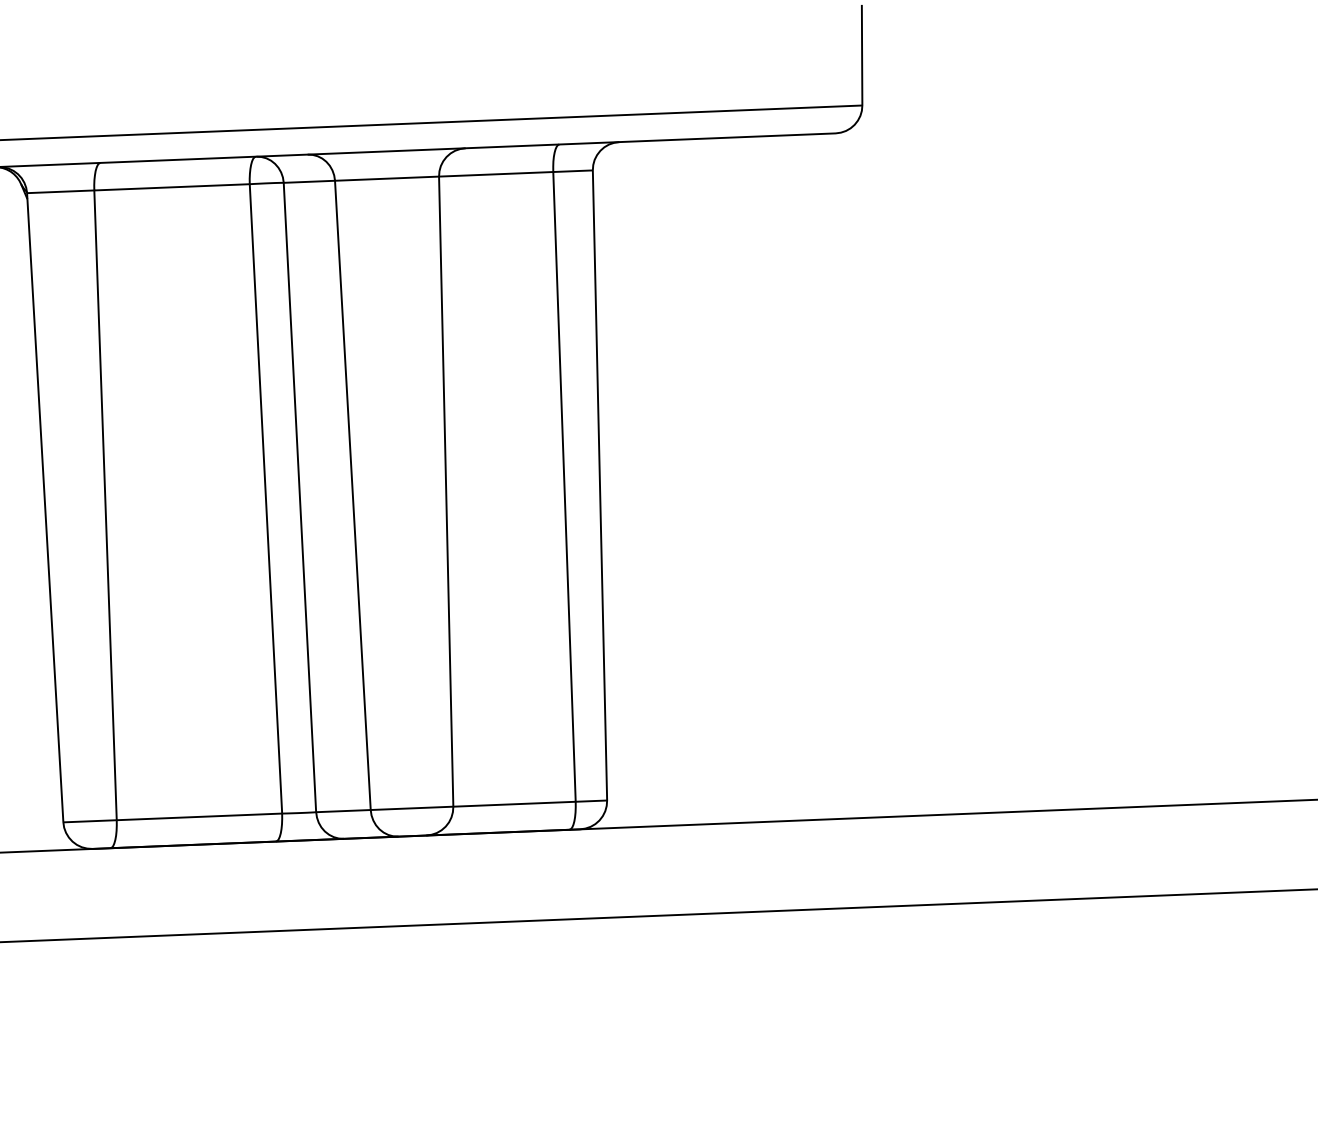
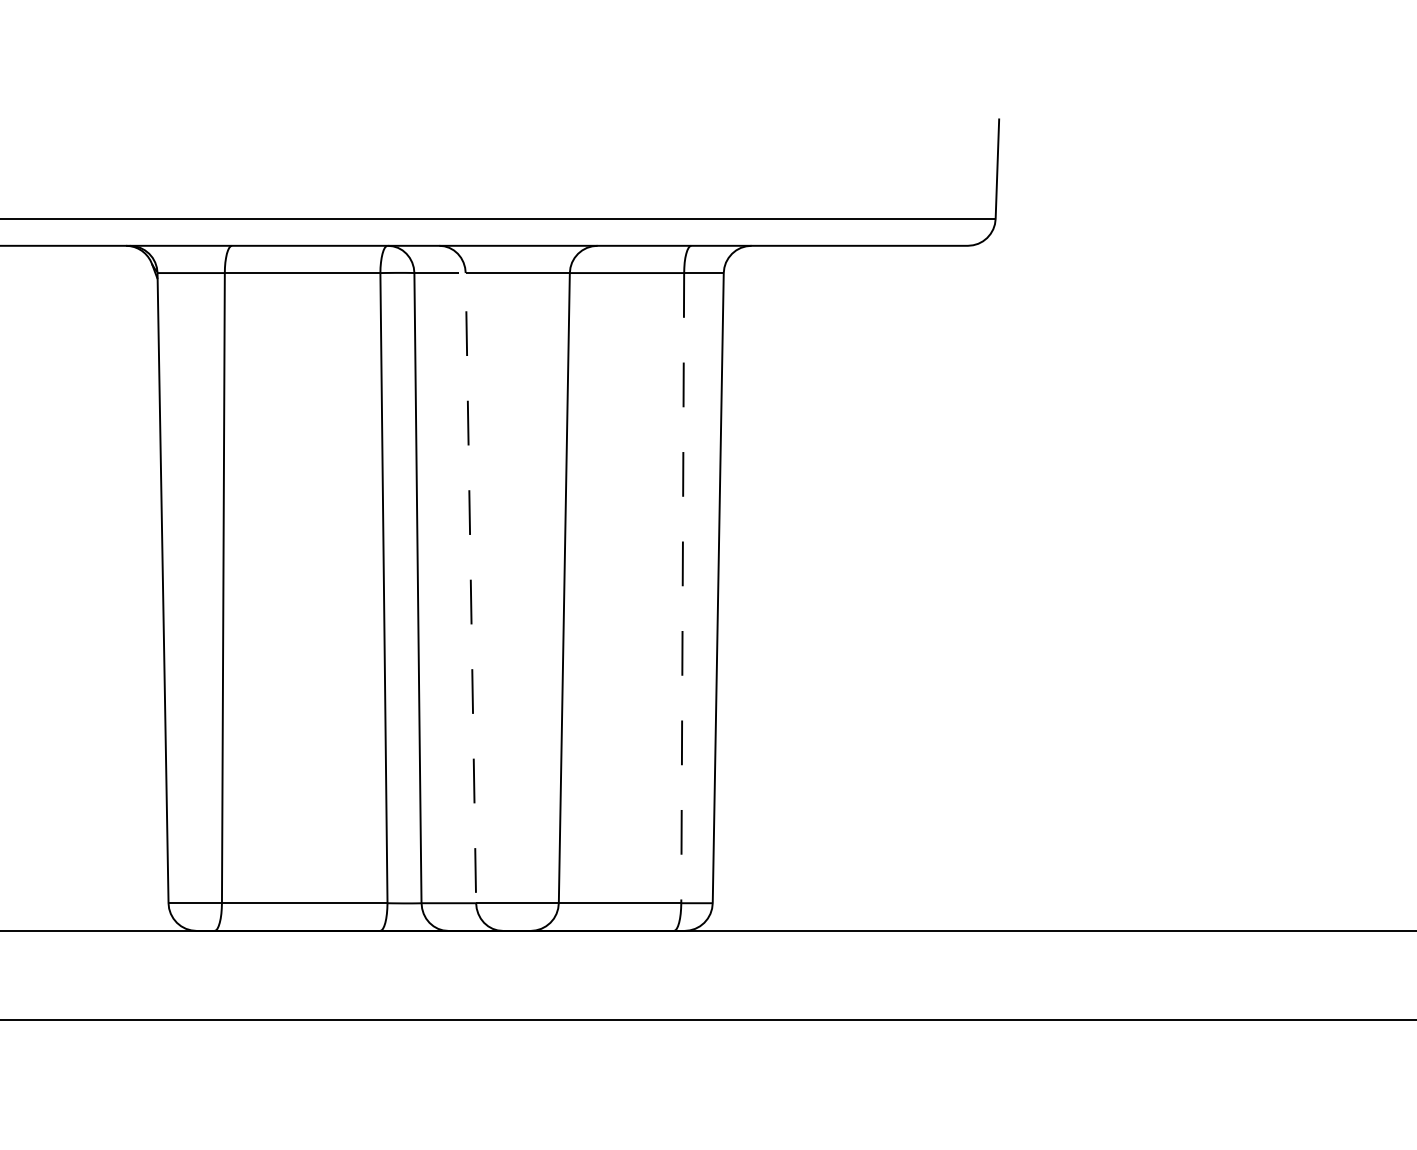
line: (351, 468) -> (470, 561), solid -> dashed
line: (564, 487) -> (682, 588), solid -> dashed

